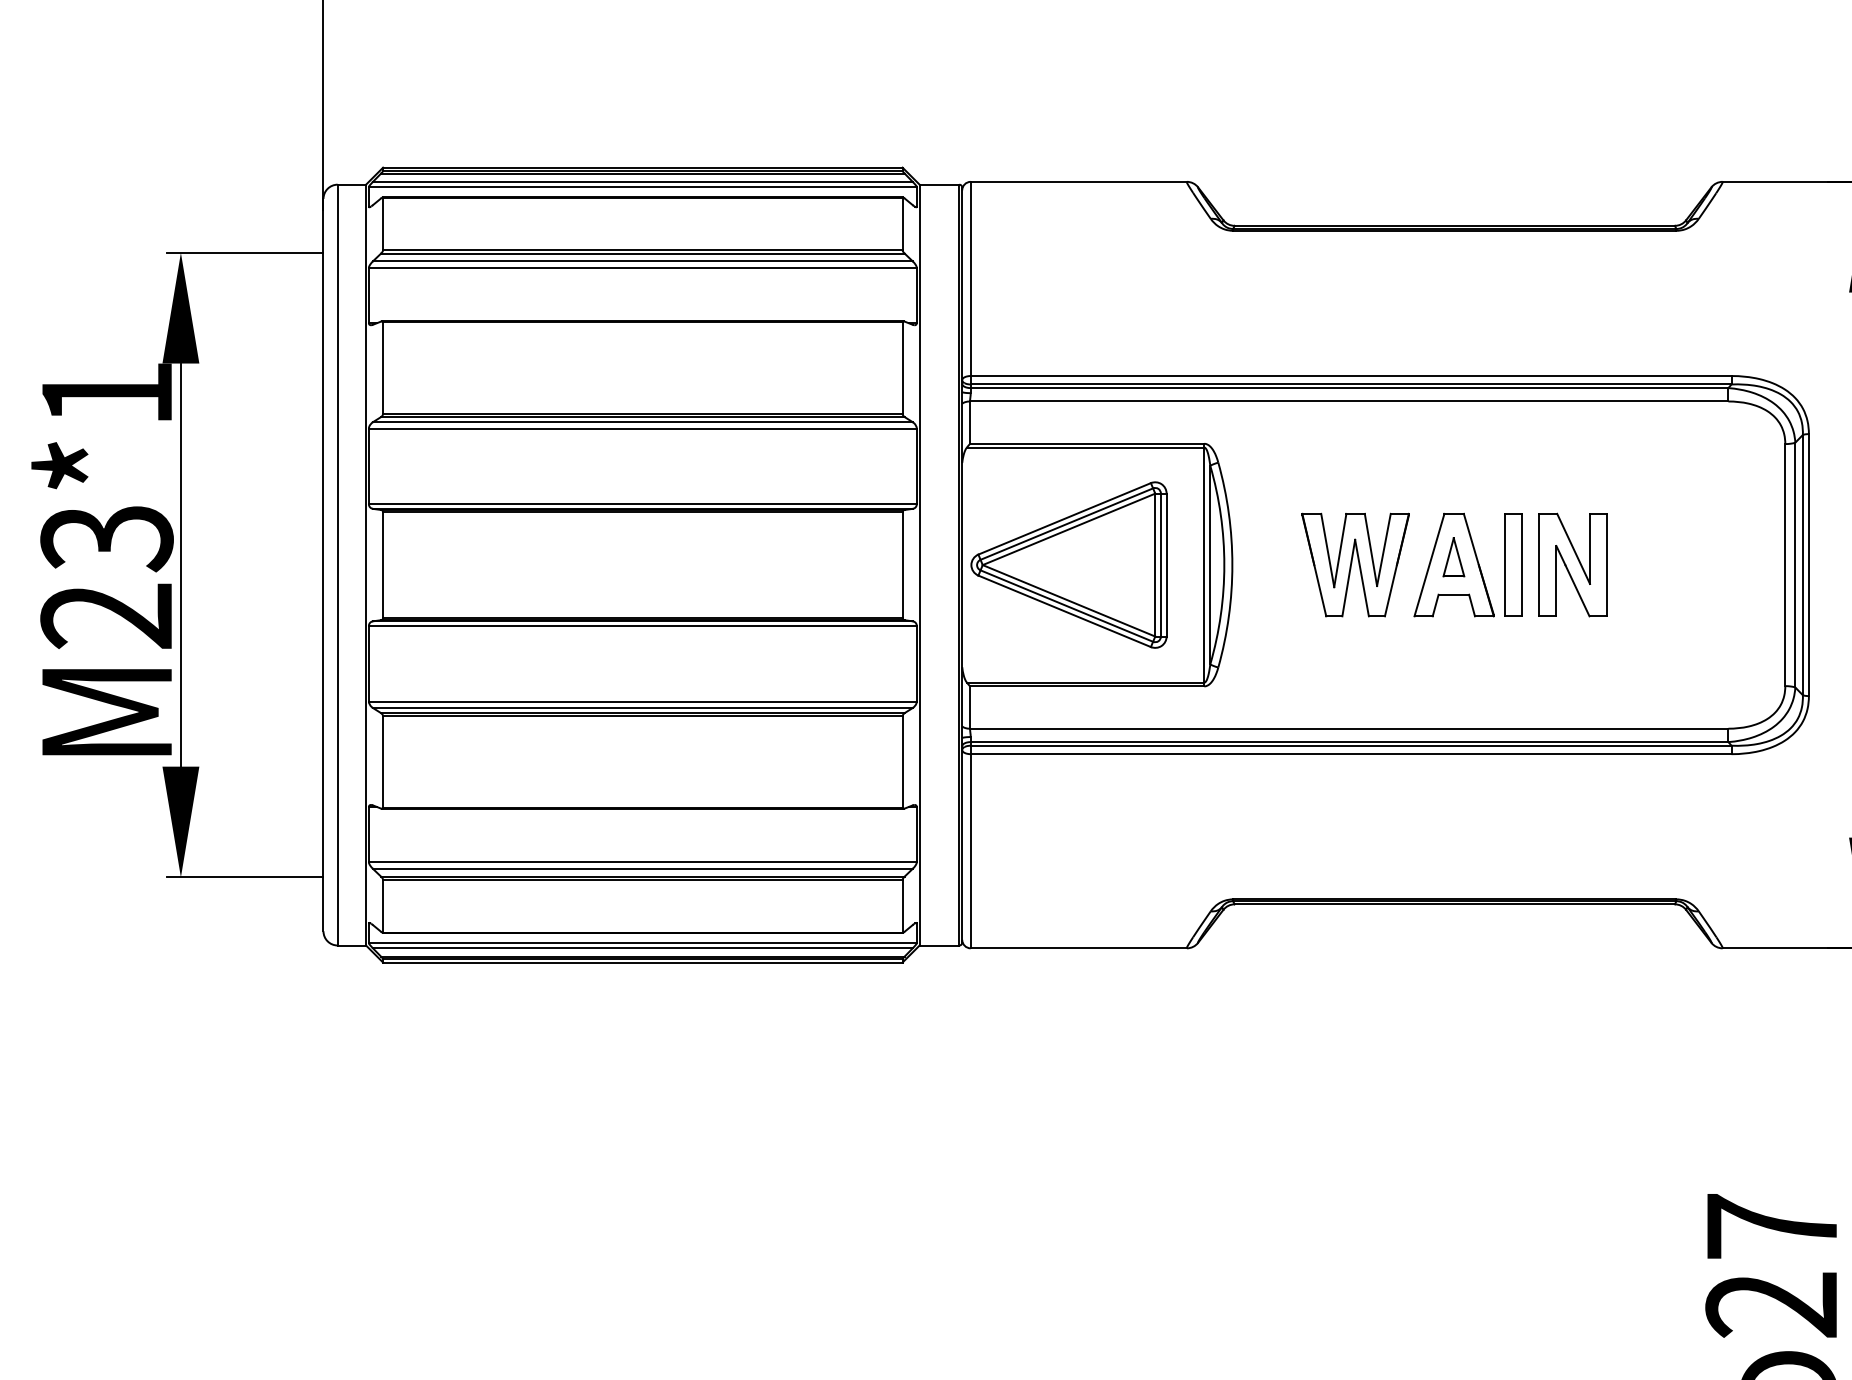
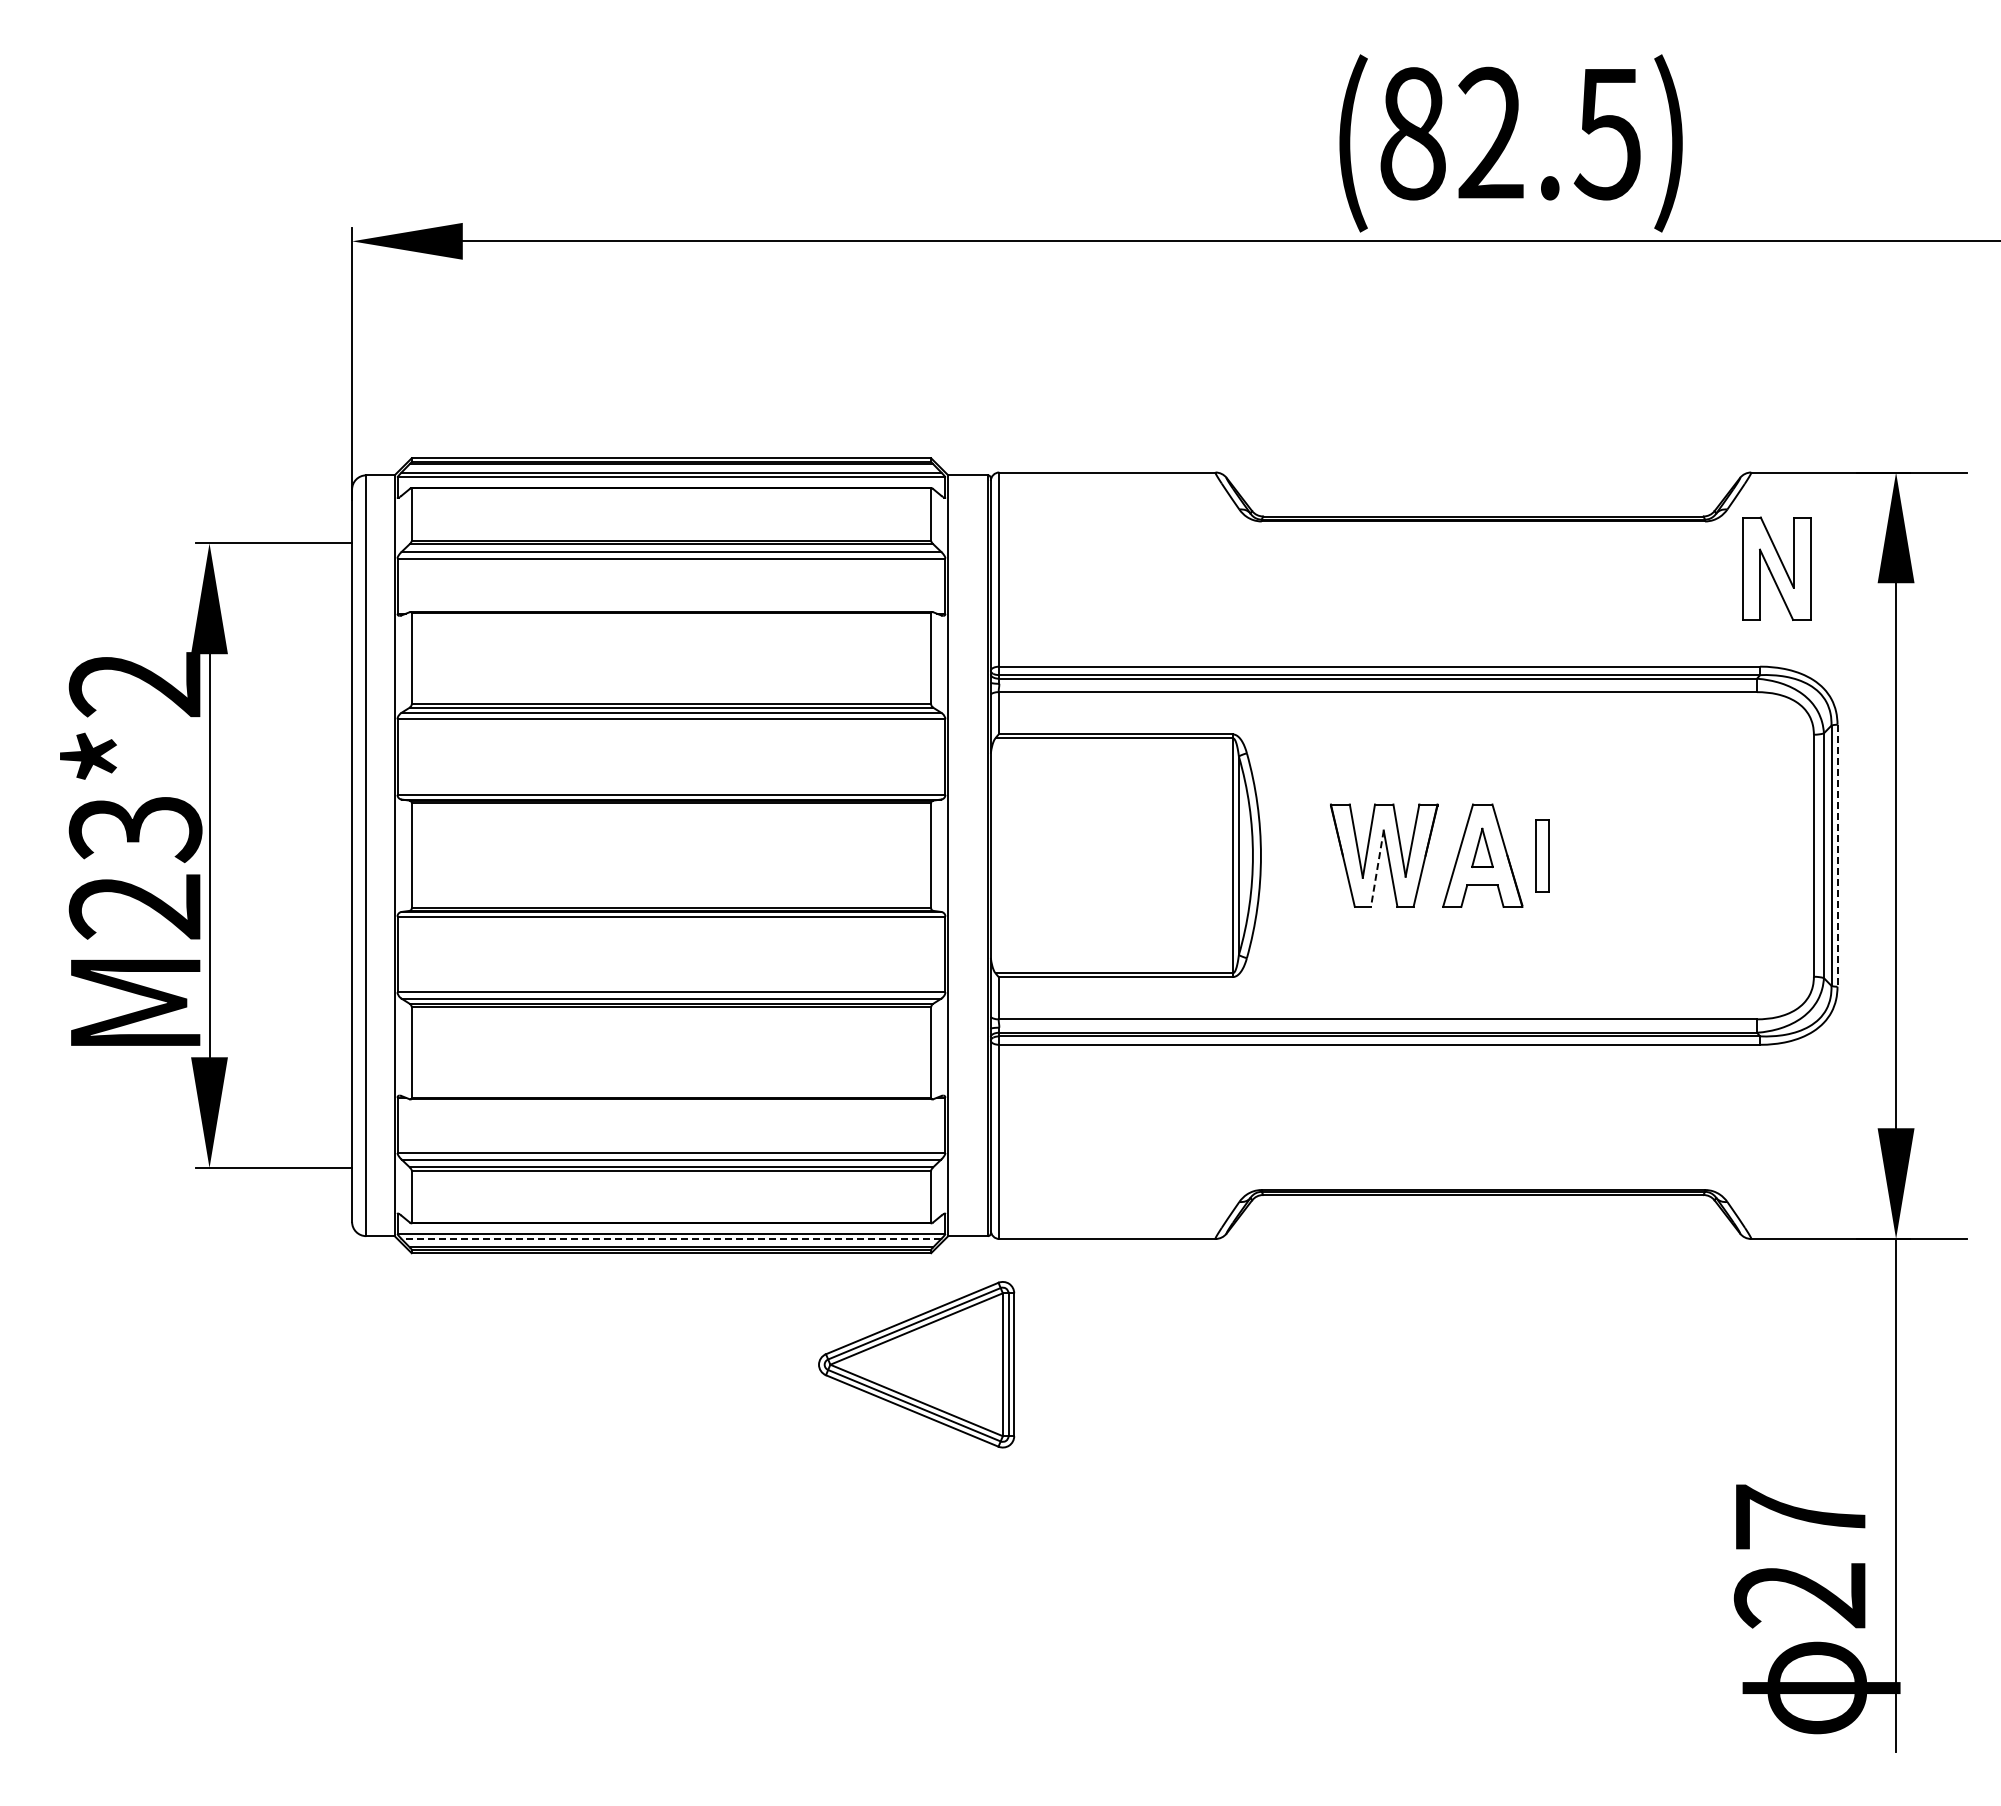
text: (105, 393) -> (134, 684), M23*1 -> M23*2
part: (1068, 564) -> (916, 1364), moved
part: (1513, 564) -> (1542, 855), size x0.7
part: (1572, 564) -> (1776, 568), moved
line: (1808, 564) -> (1837, 855), solid -> dashed
line: (1348, 577) -> (1377, 868), solid -> dashed
line: (642, 948) -> (671, 1239), solid -> dashed

